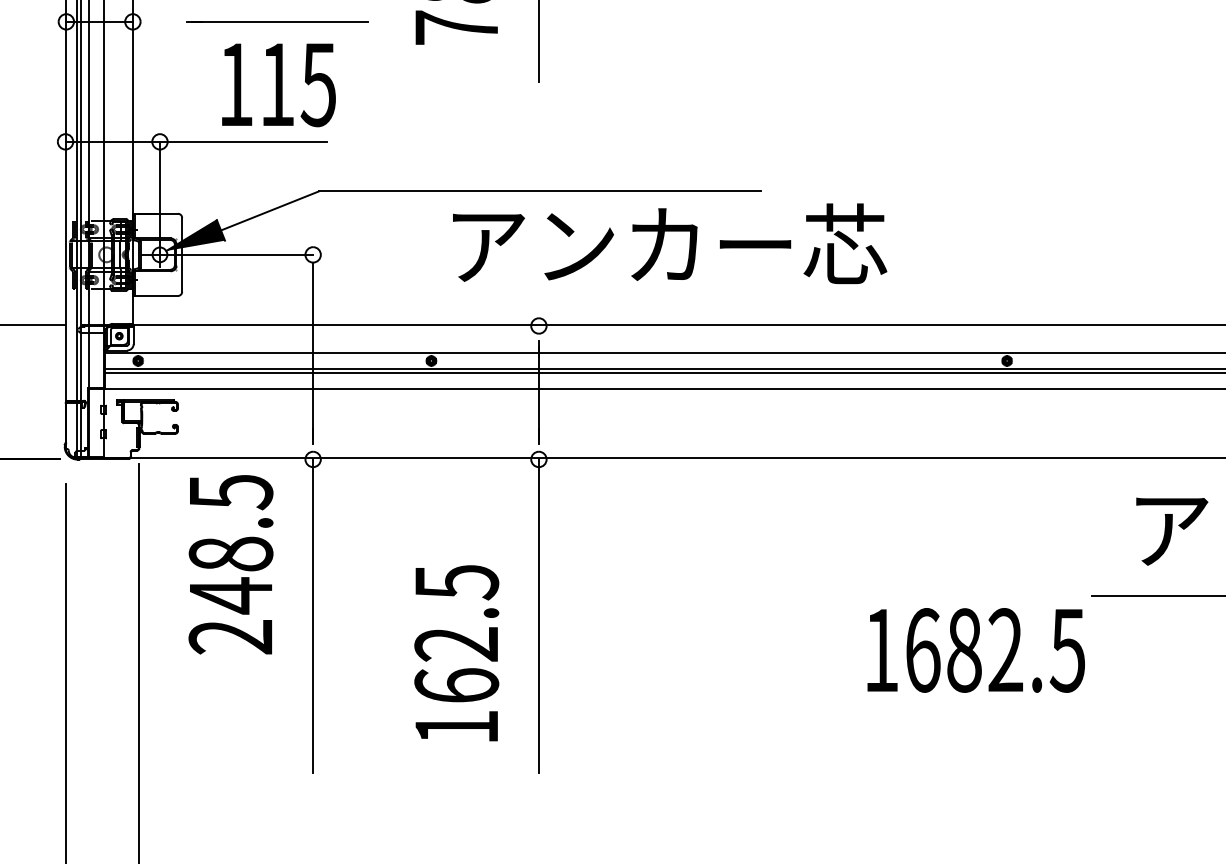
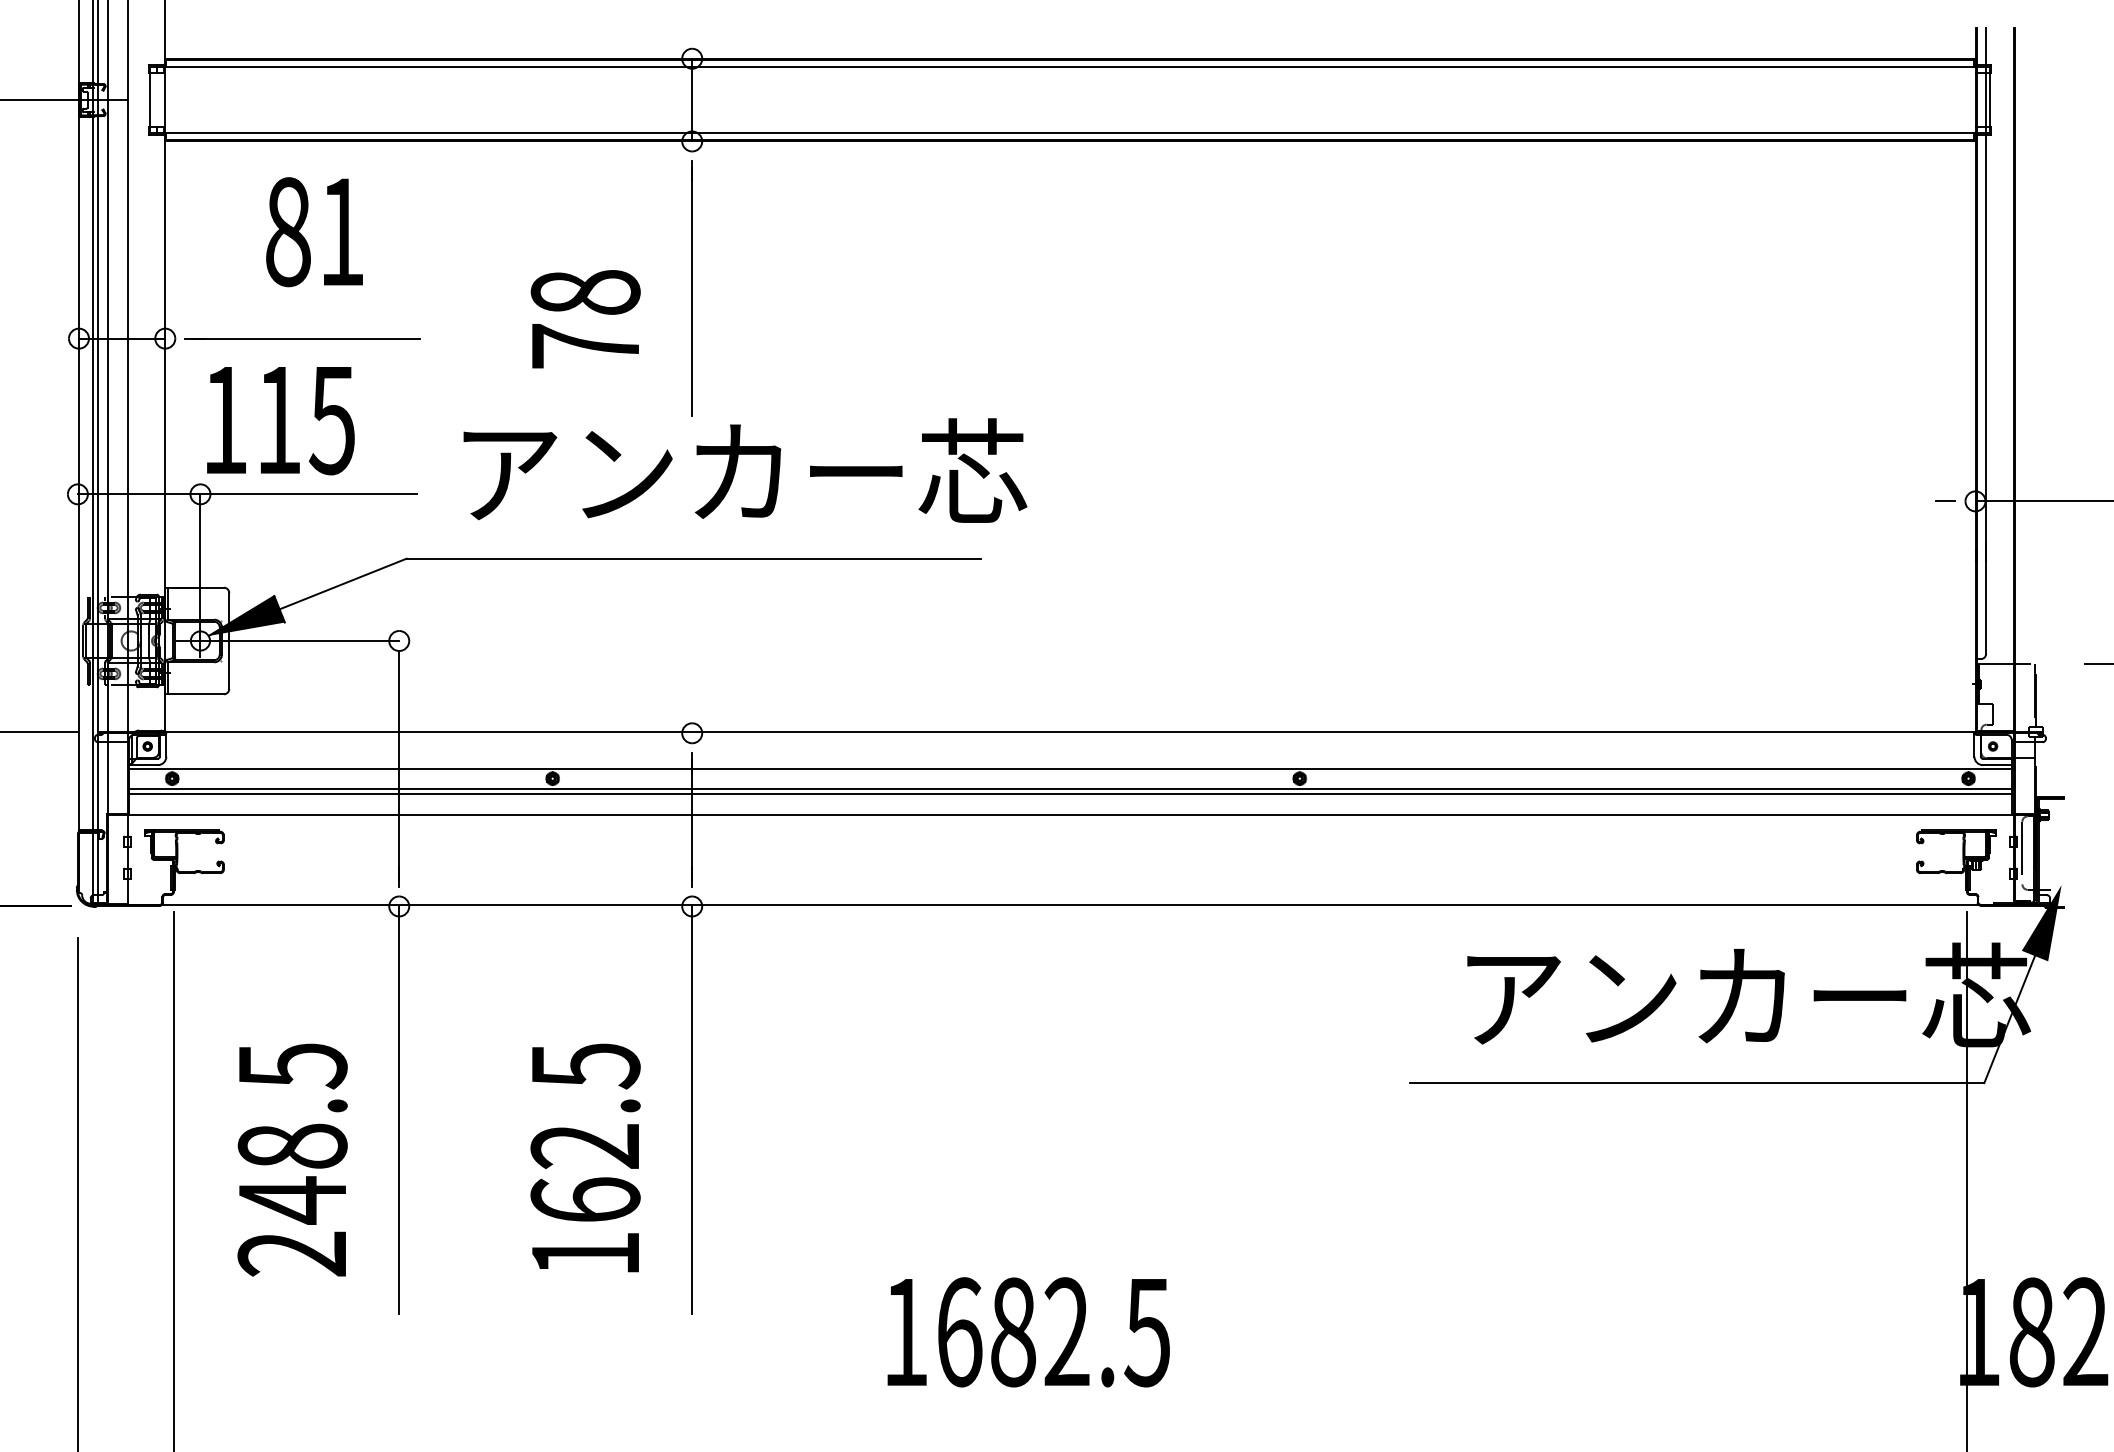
line: (277, 21) -> (302, 338), moved
text: (278, 85) -> (280, 421), moved
text: (670, 243) -> (745, 470), moved
text: (230, 564) -> (292, 1159), moved
text: (976, 650) -> (1028, 1332), moved

